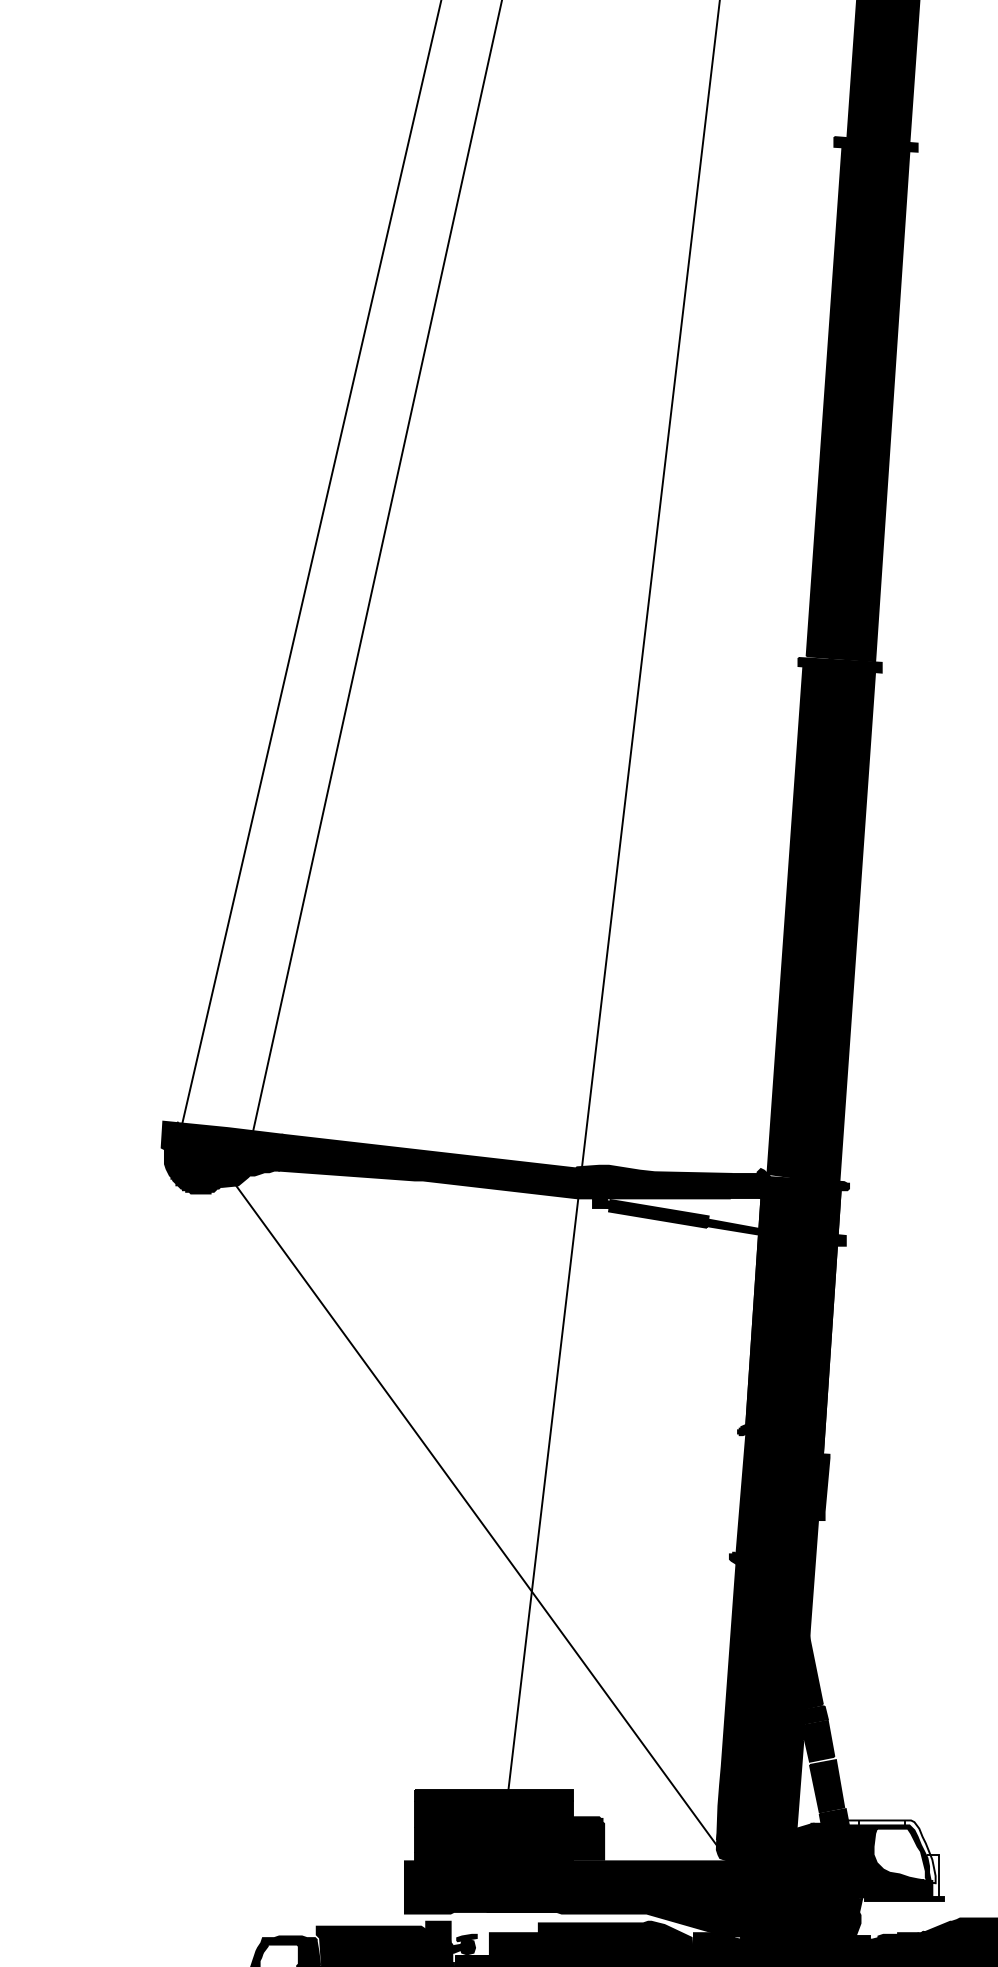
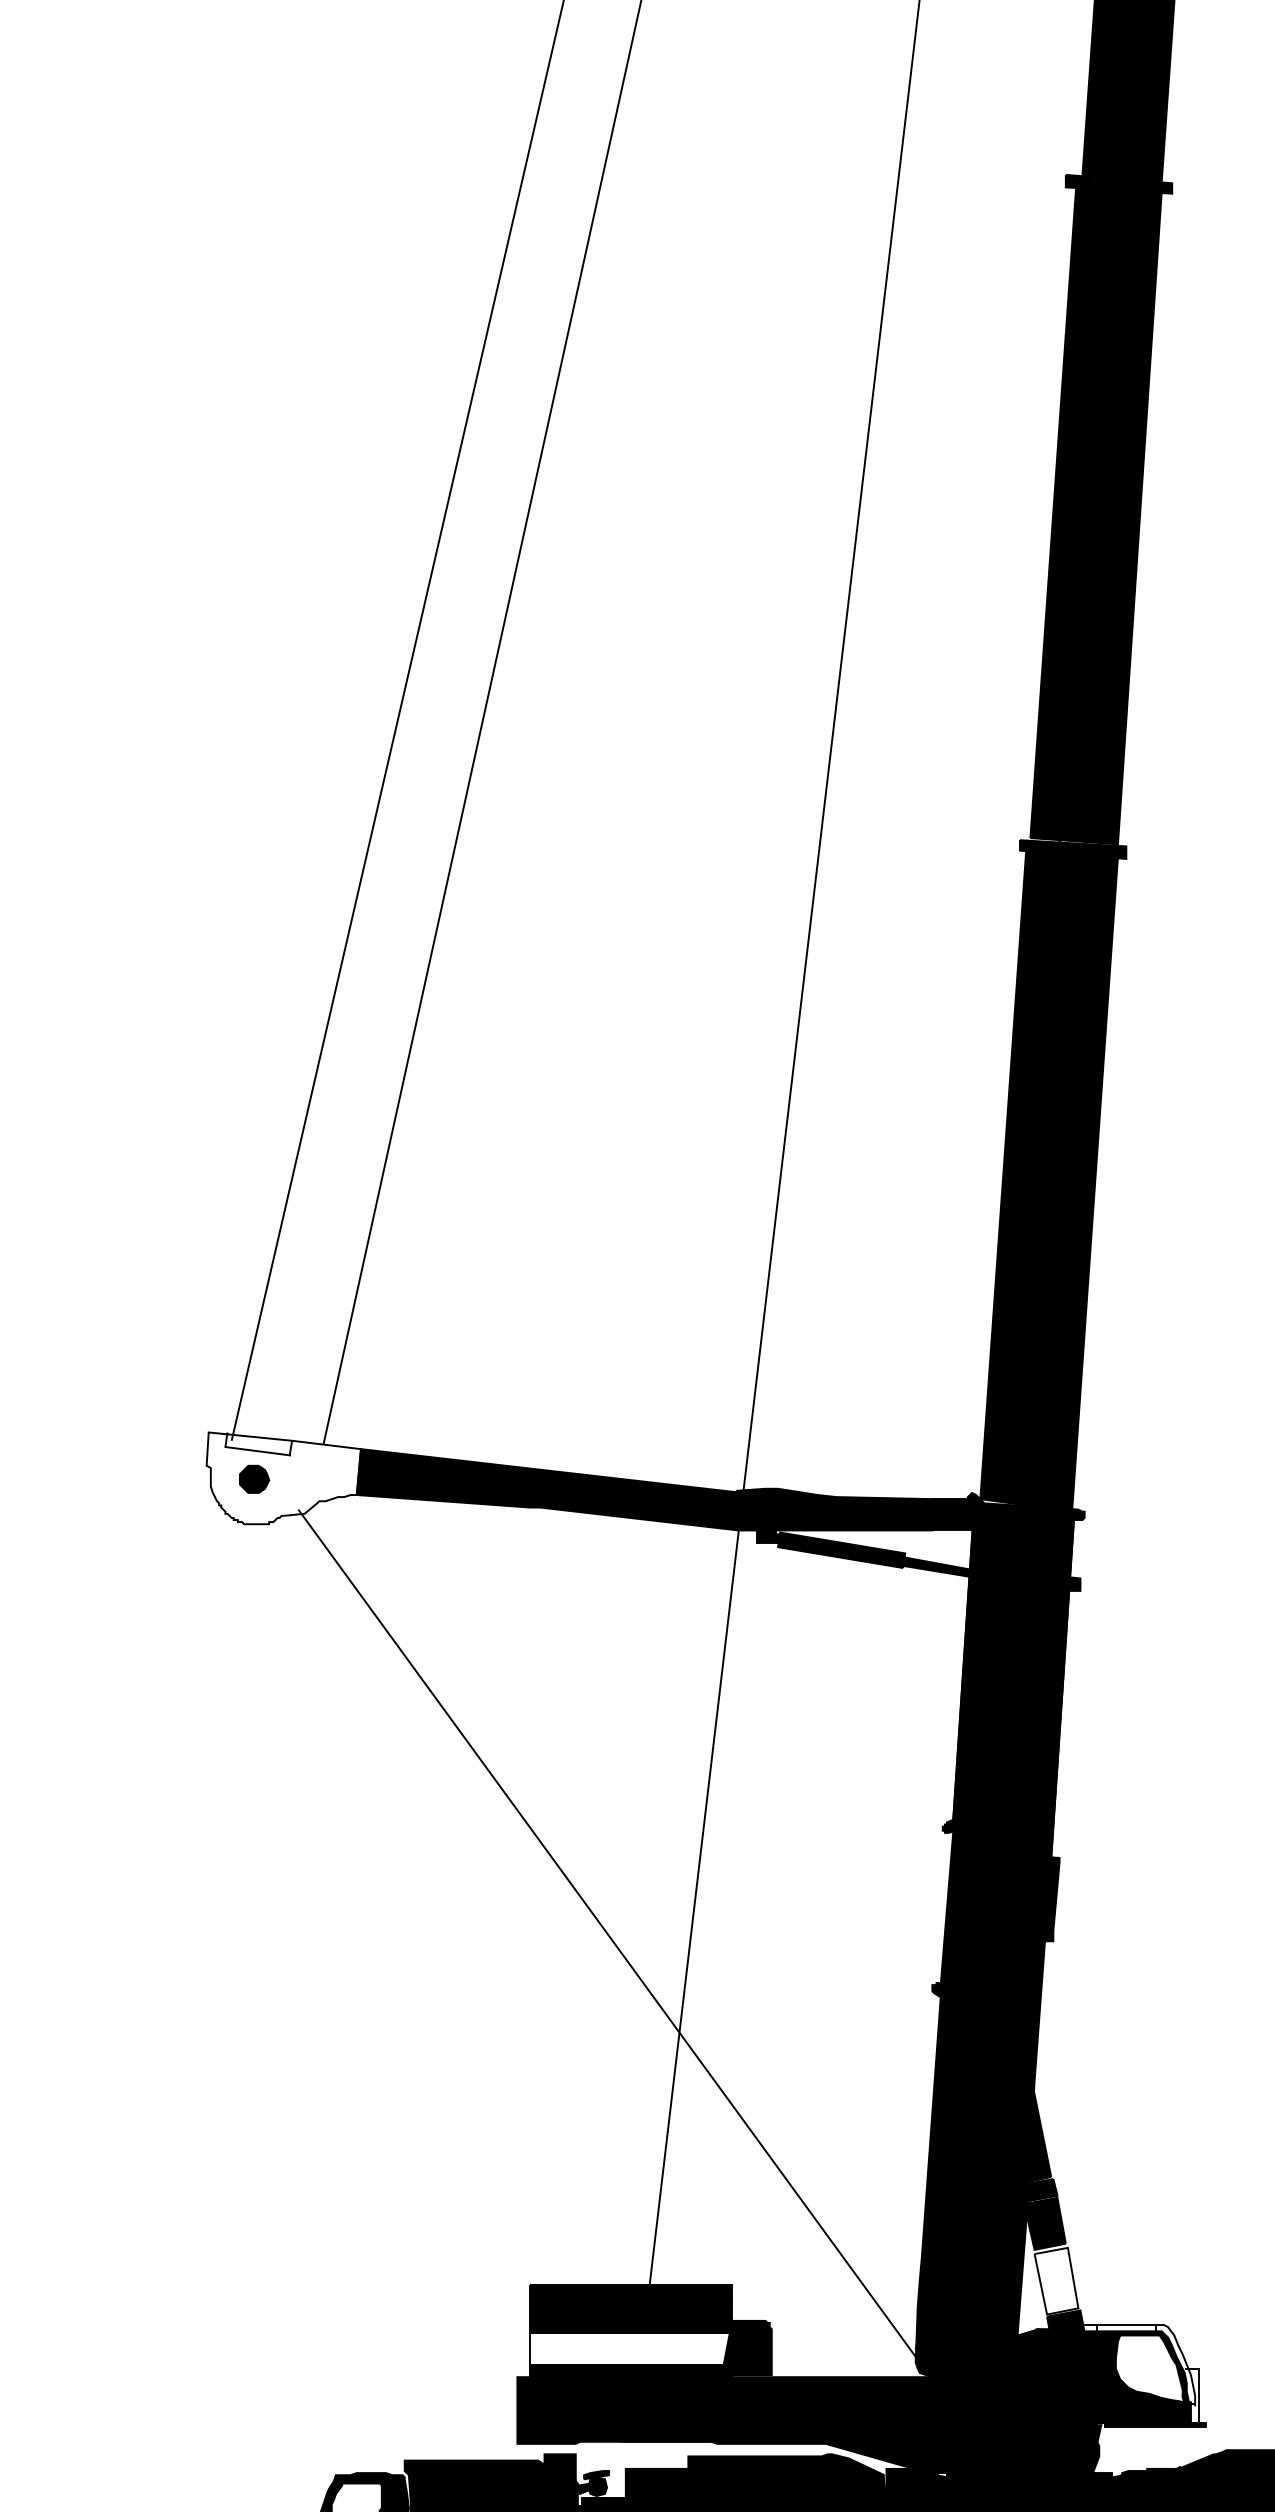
fill: (221, 1157) -> (283, 1478), removed
fill: (826, 1786) -> (1055, 2281), removed
fill: (493, 1839) -> (630, 2349), removed

